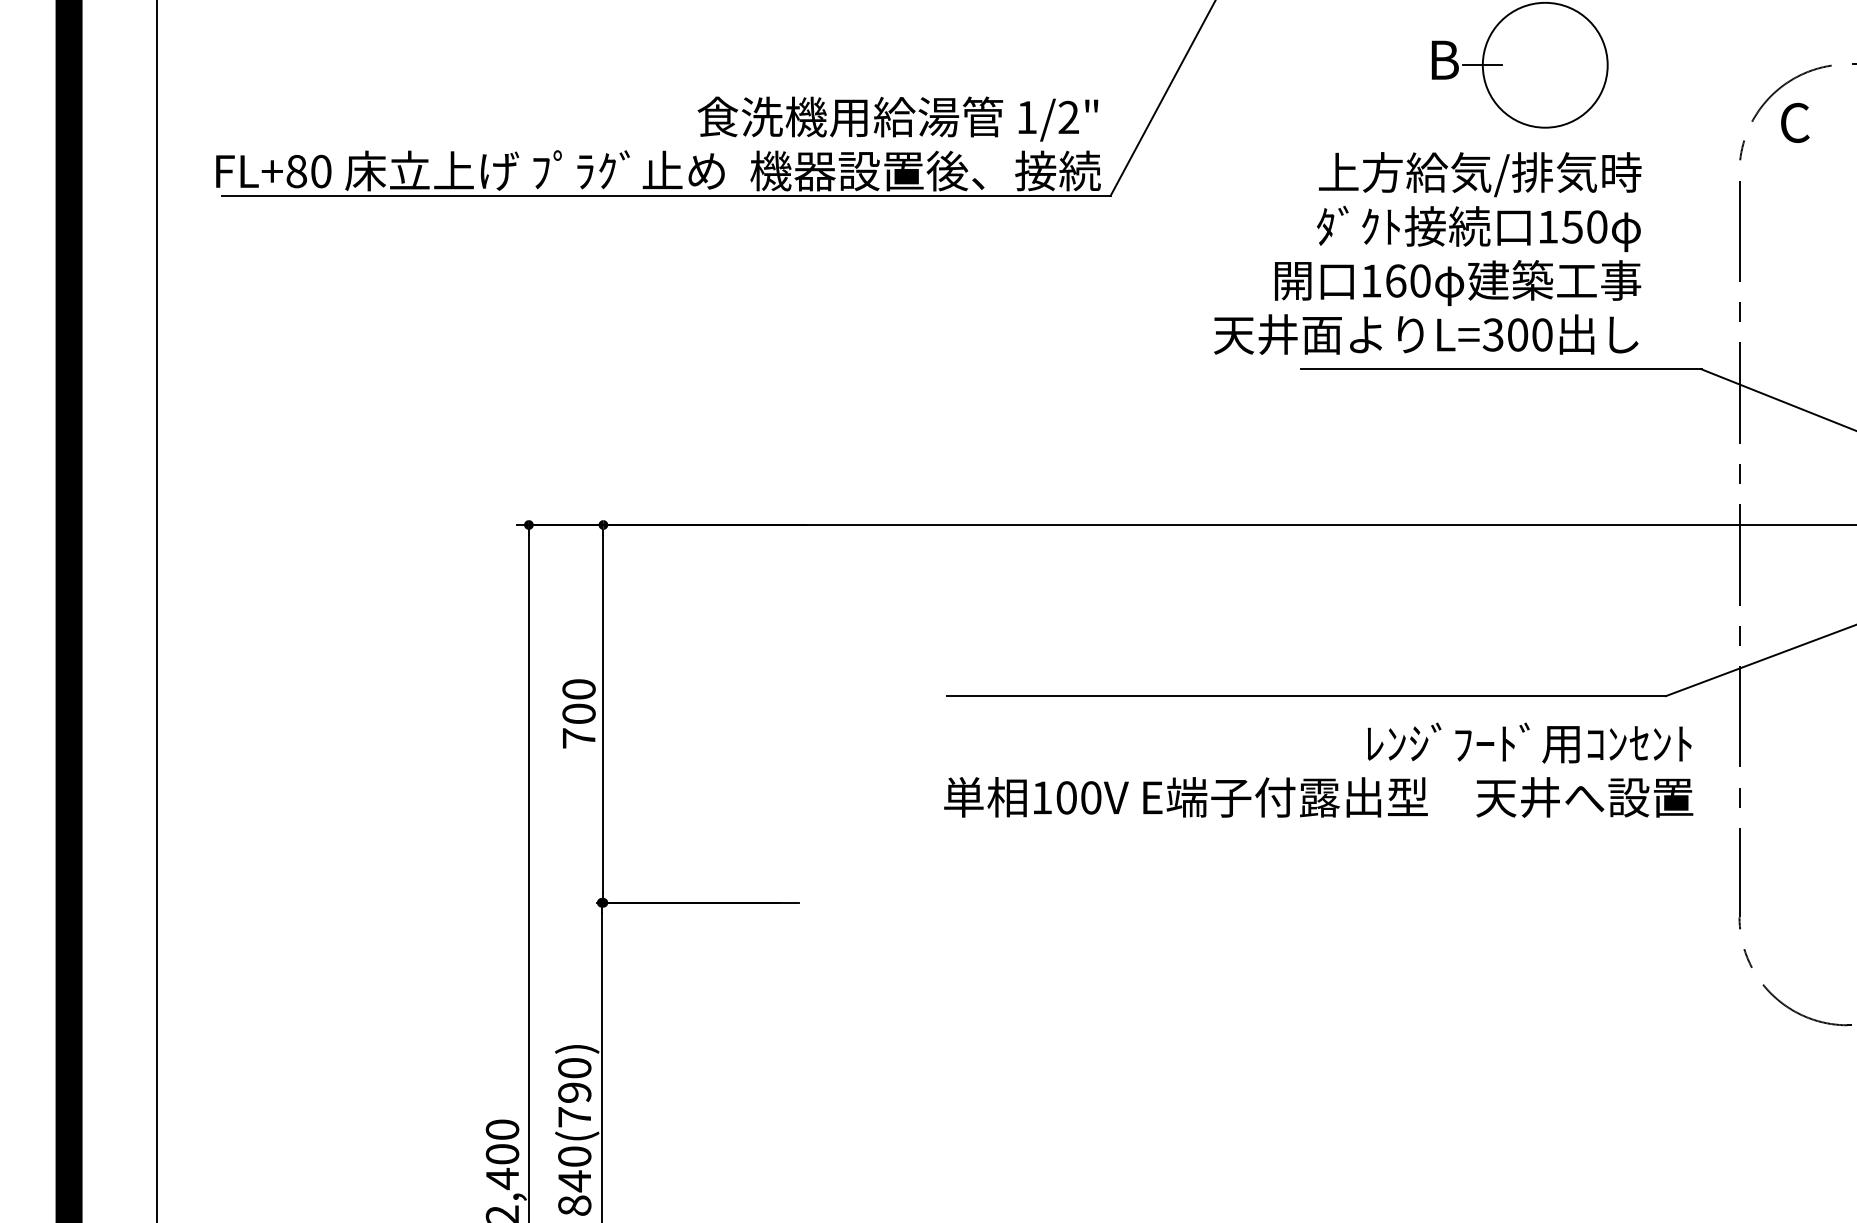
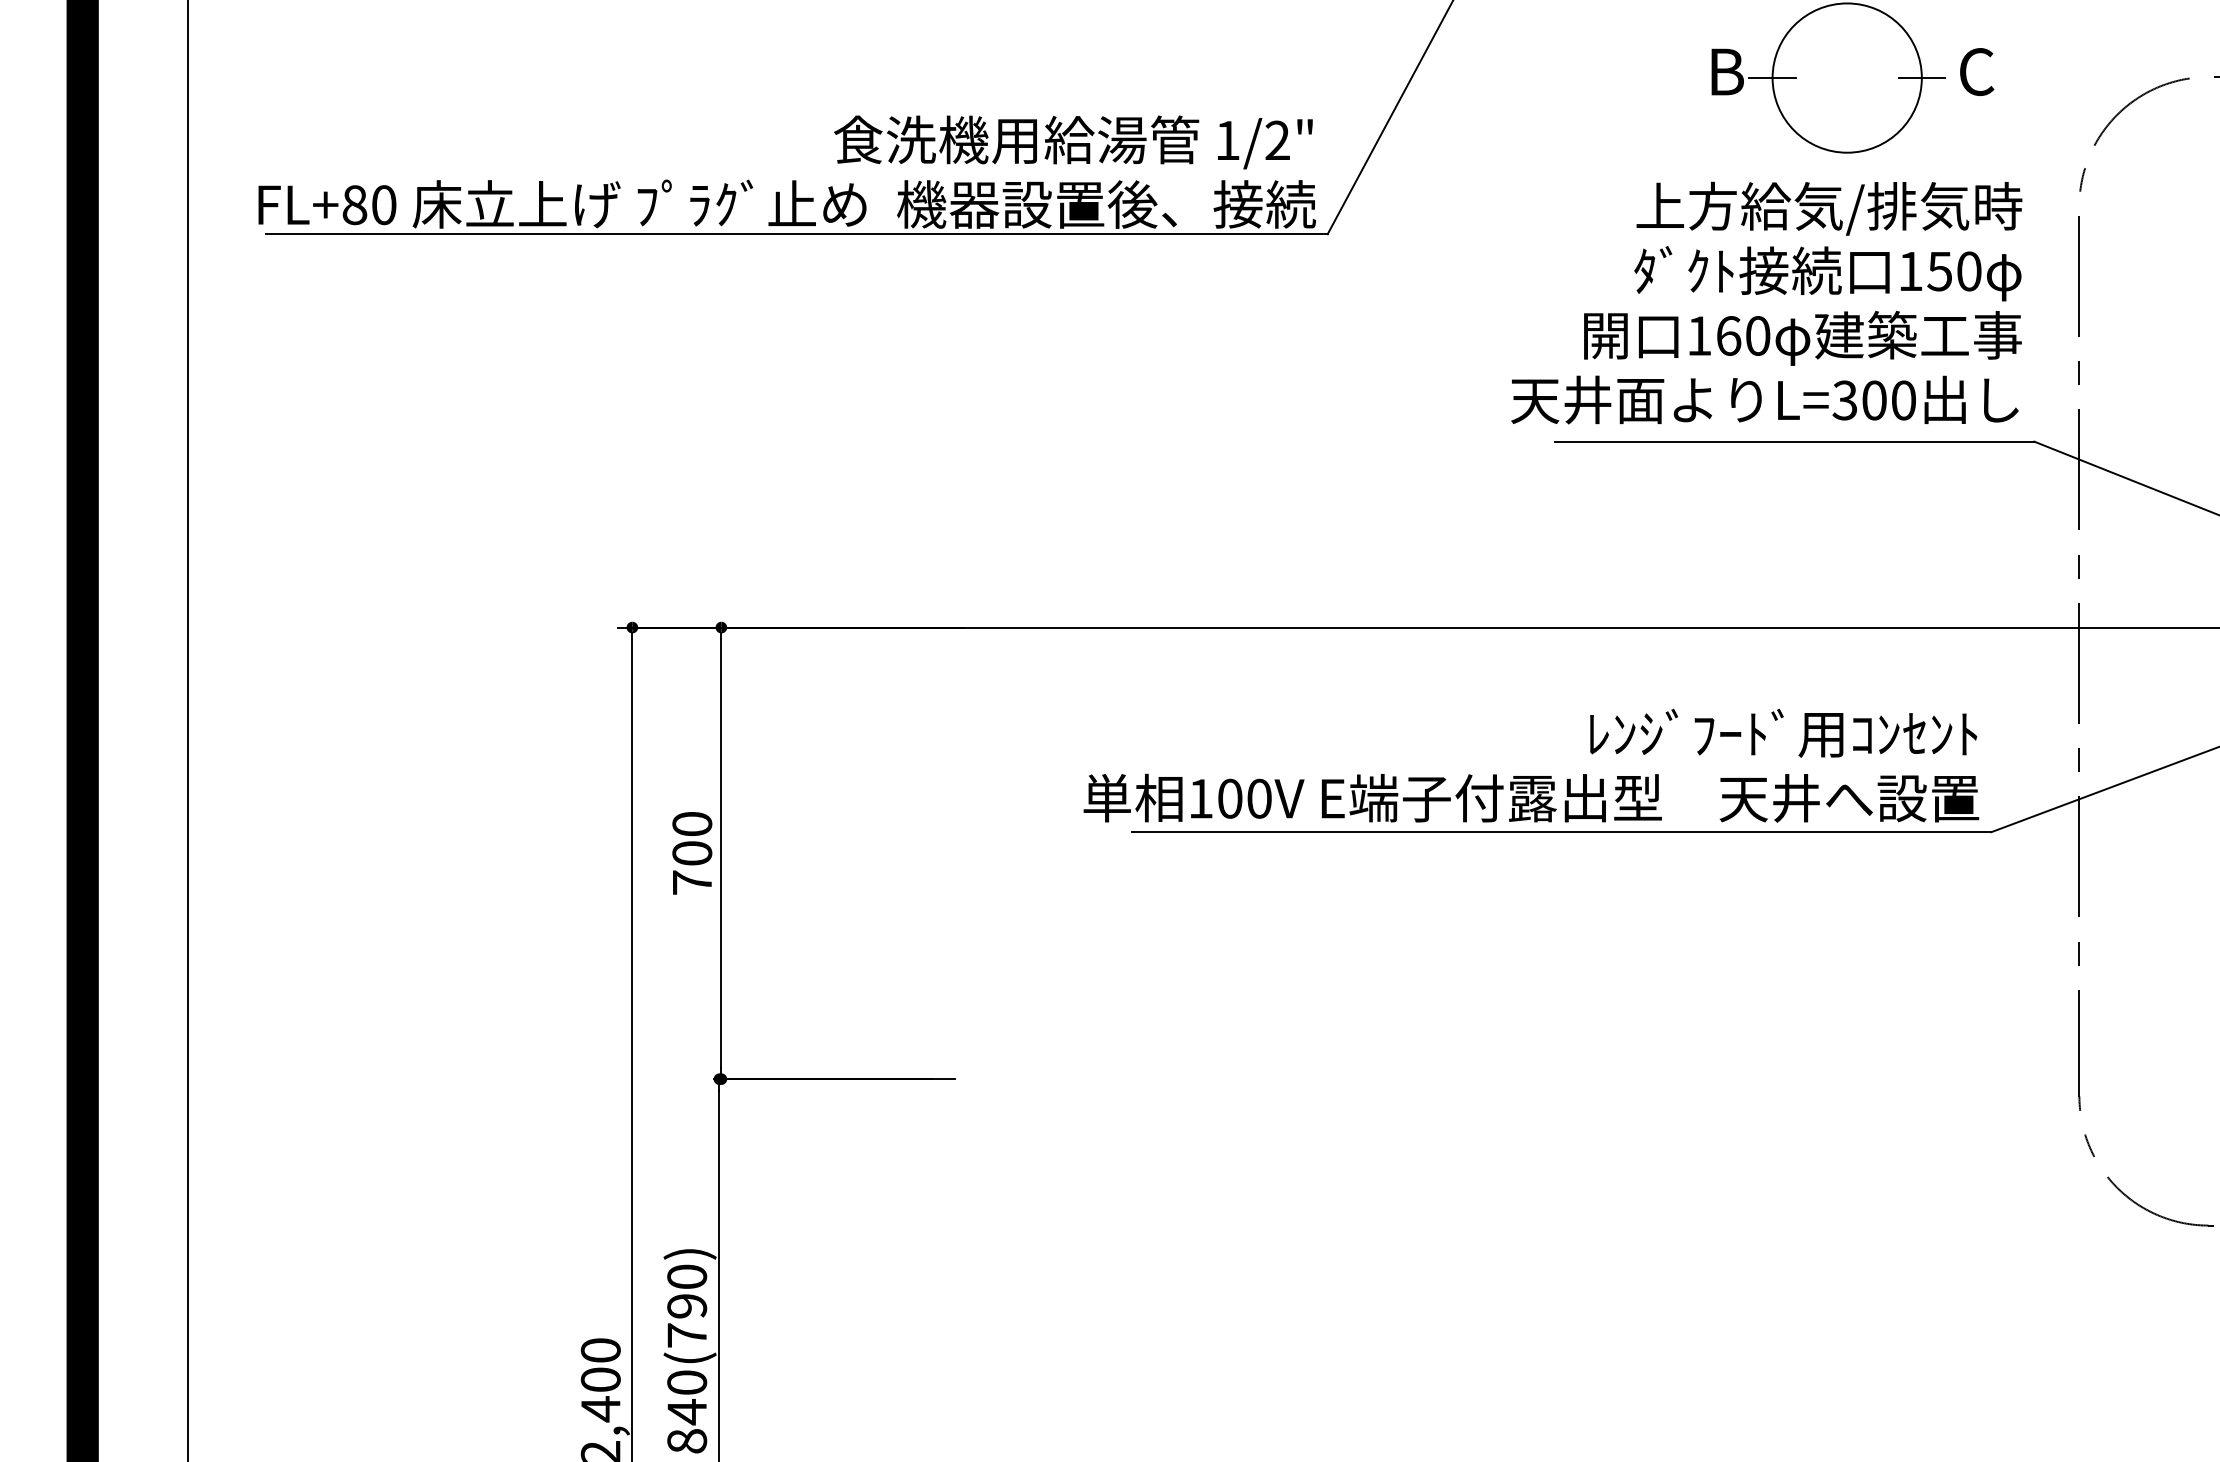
line: (1607, 65) -> (1921, 78), added
text: (1795, 122) -> (1977, 71), moved
text: (1427, 253) -> (1766, 302), moved
text: (1318, 770) -> (1531, 765), moved

